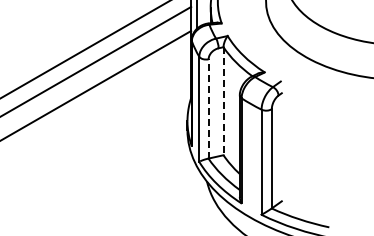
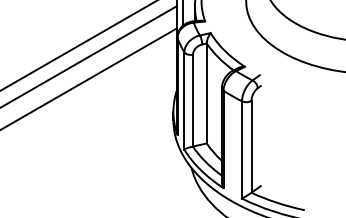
line: (223, 101) -> (206, 93), dashed -> solid
line: (208, 108) -> (192, 100), dashed -> solid

